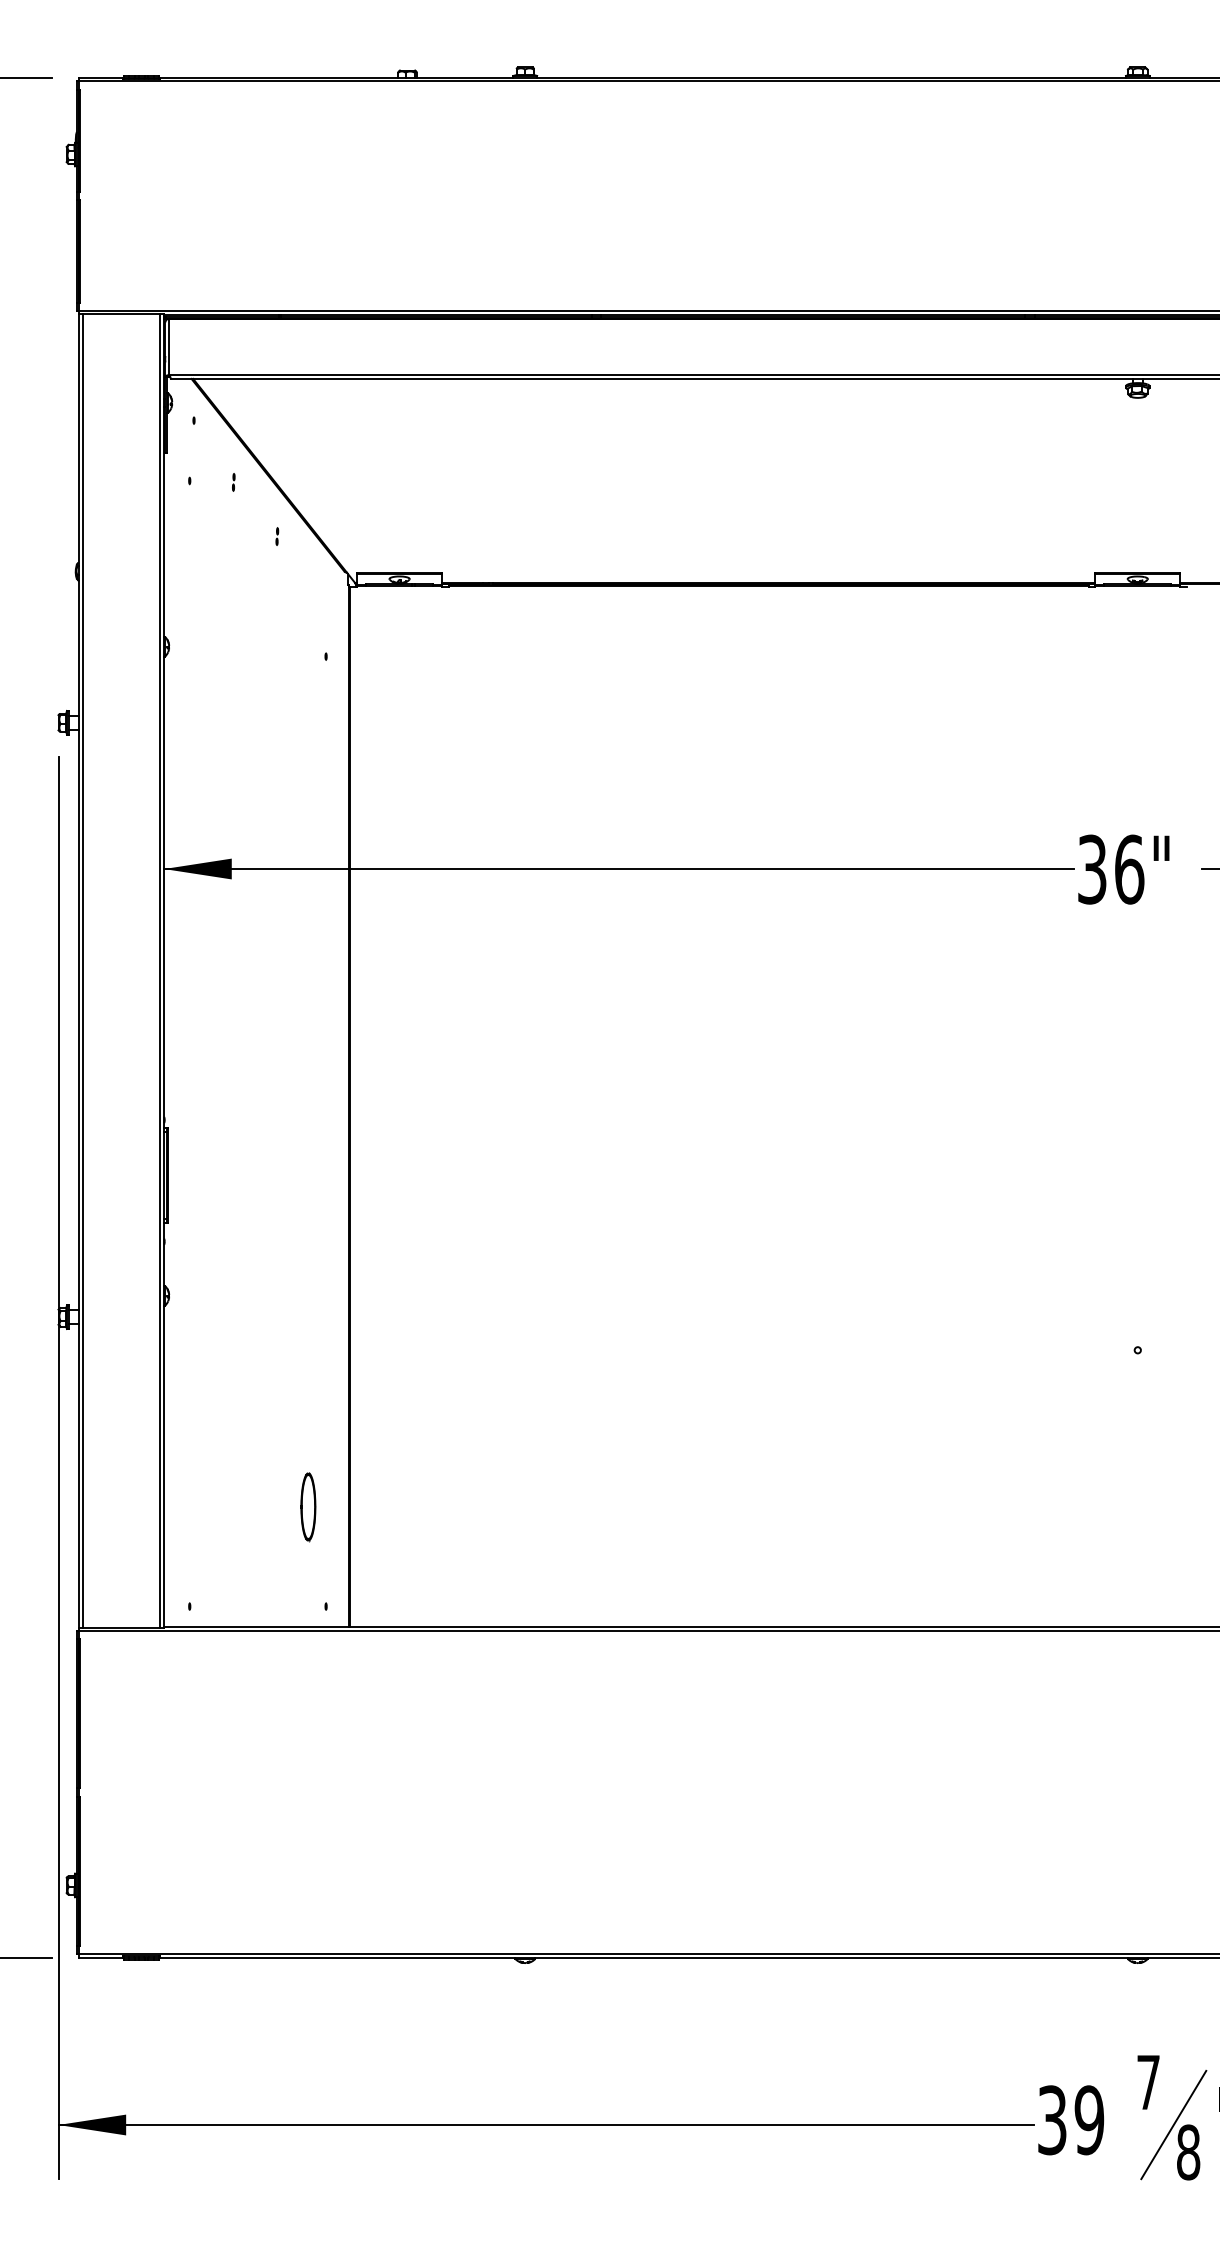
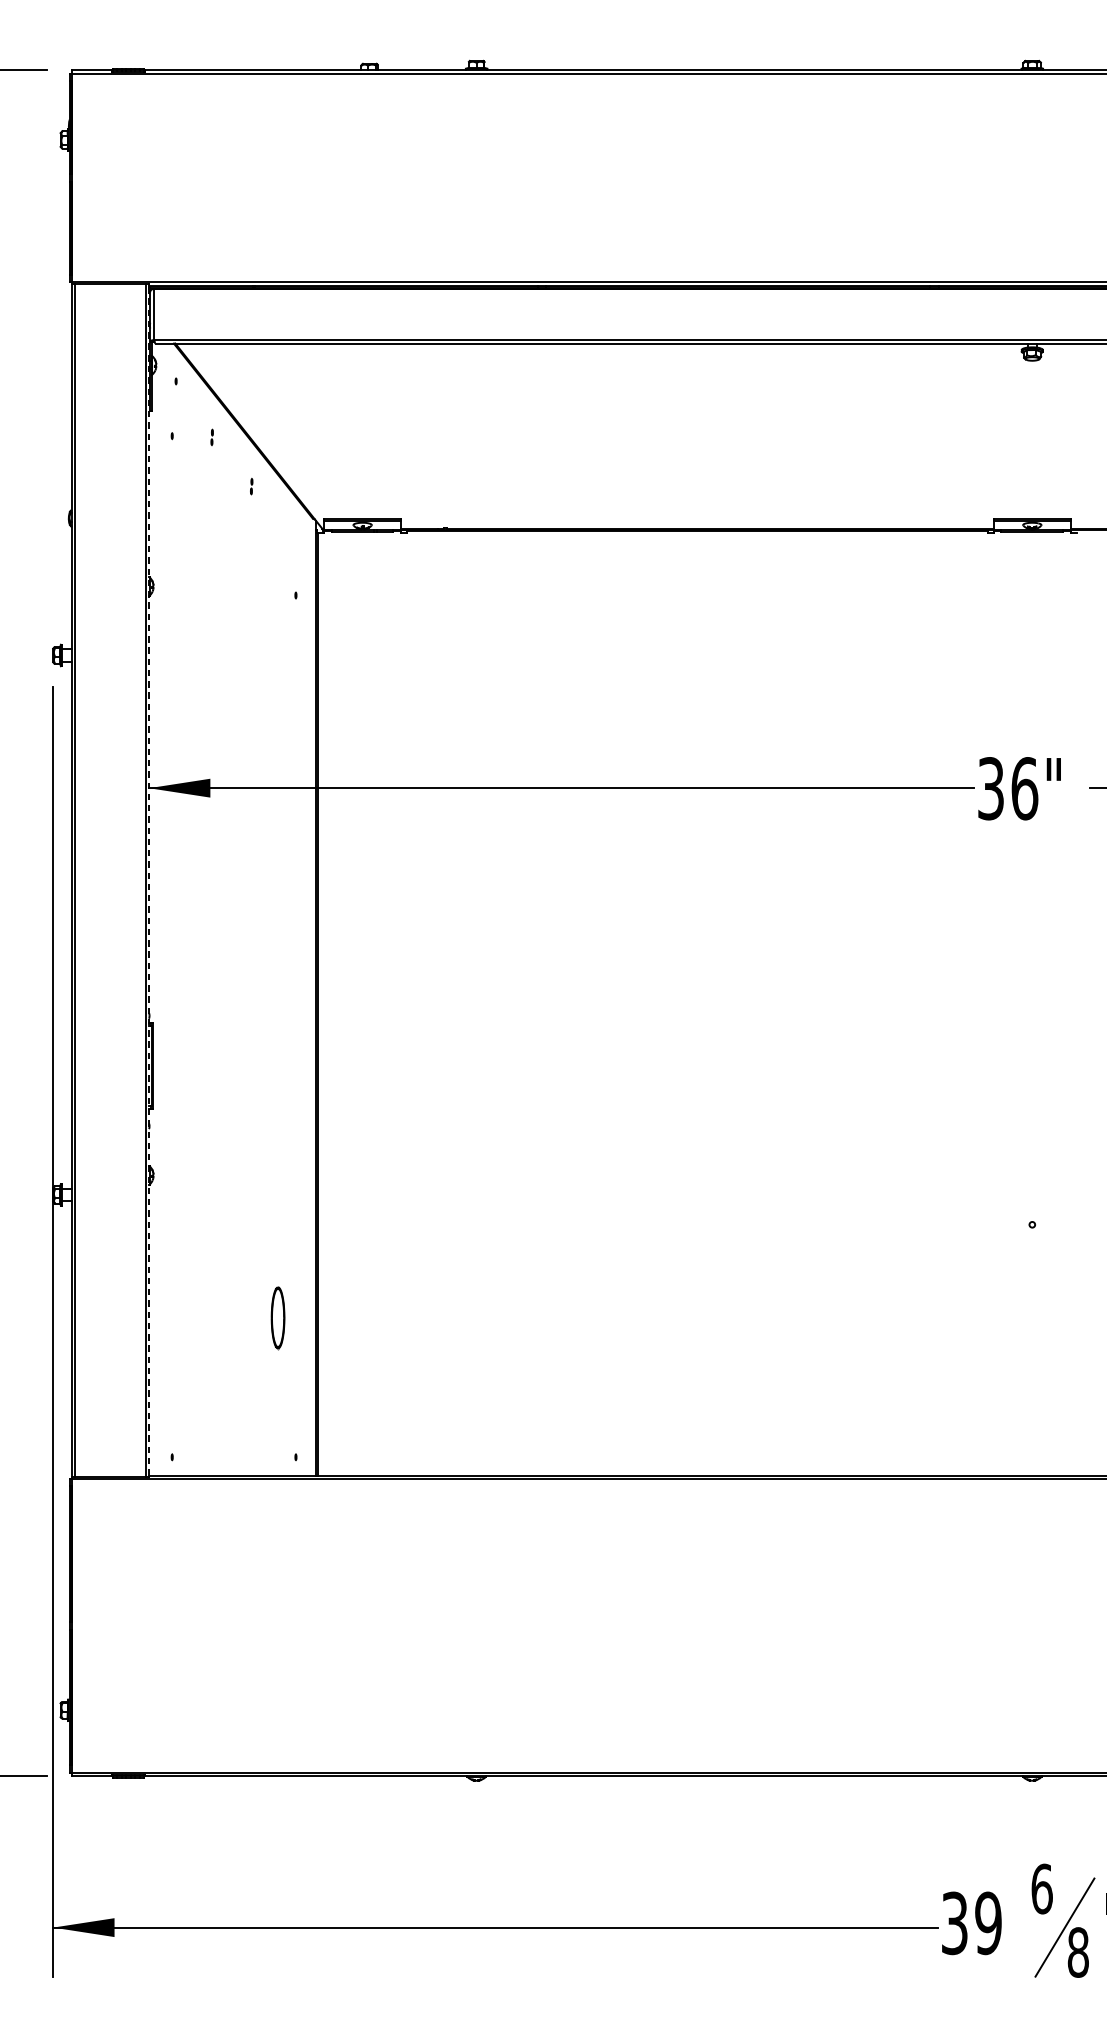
line: (164, 971) -> (149, 881), solid -> dashed
part: (308, 1507) -> (278, 1318), moved
text: (1148, 2082) -> (1042, 1889), 7 -> 6

